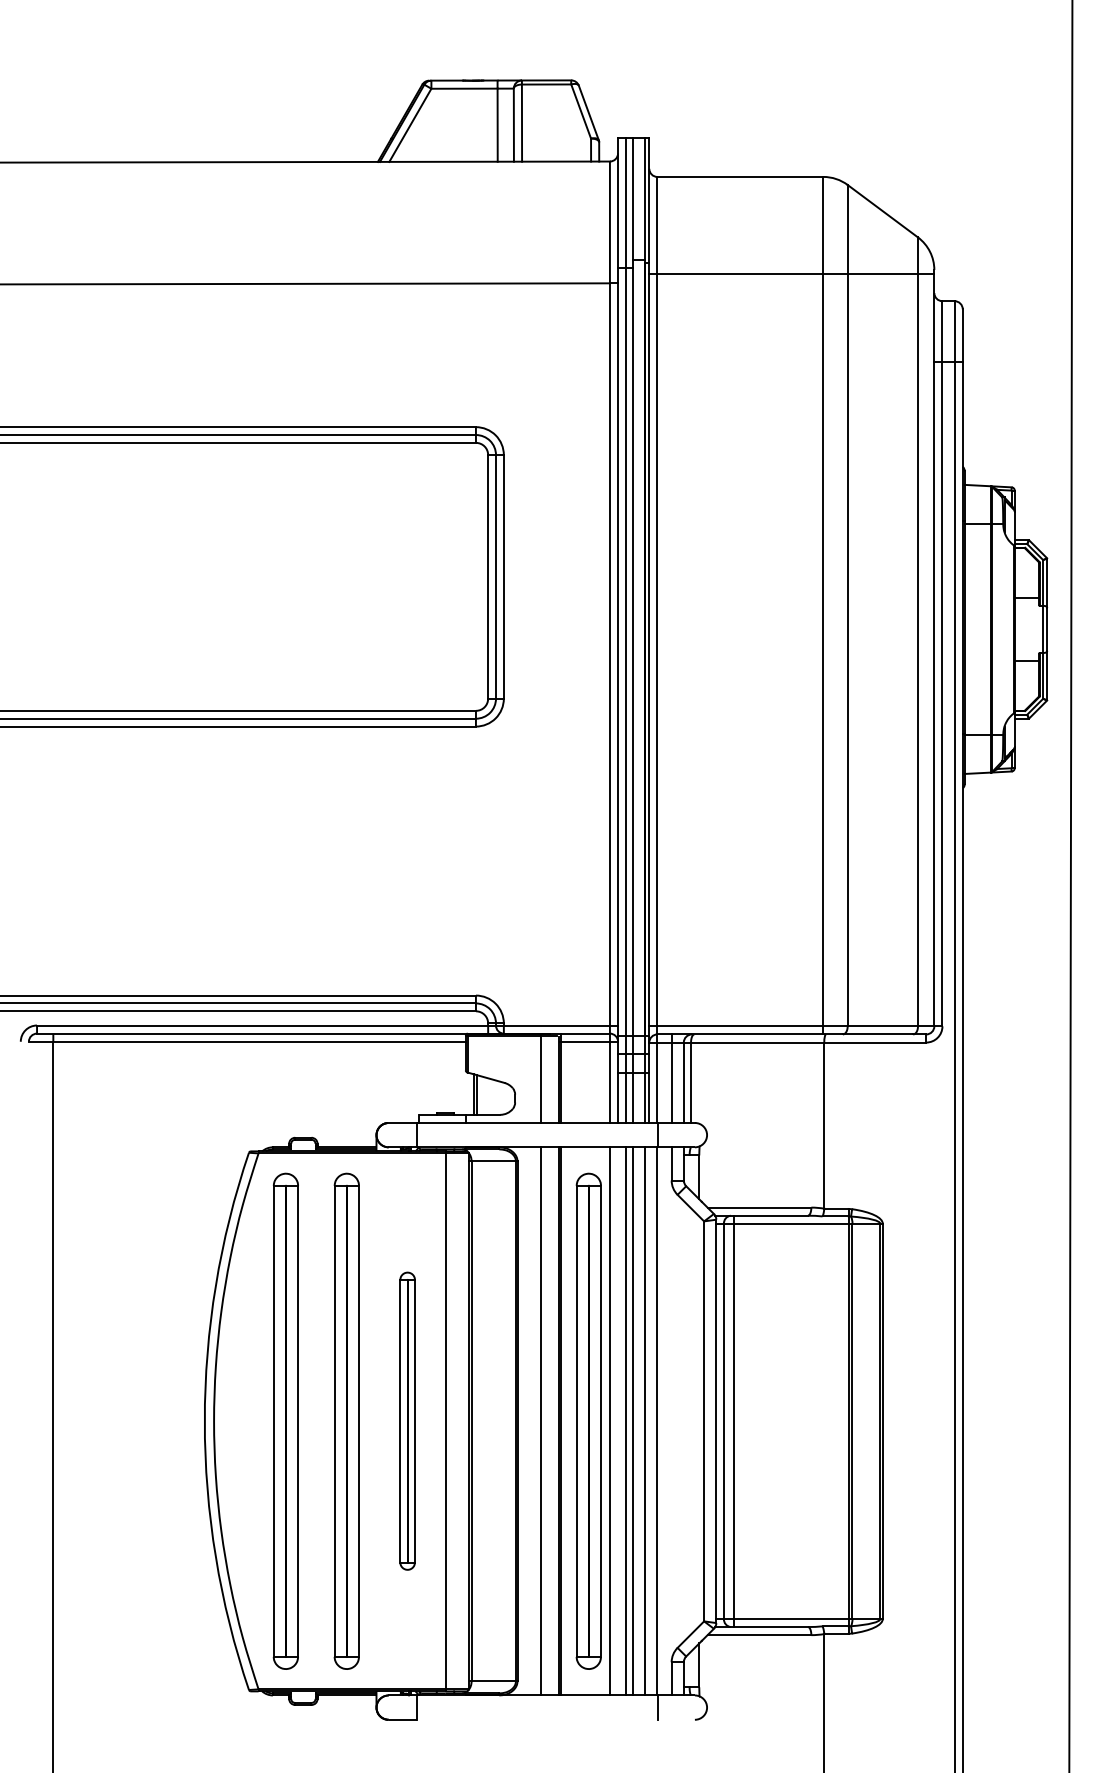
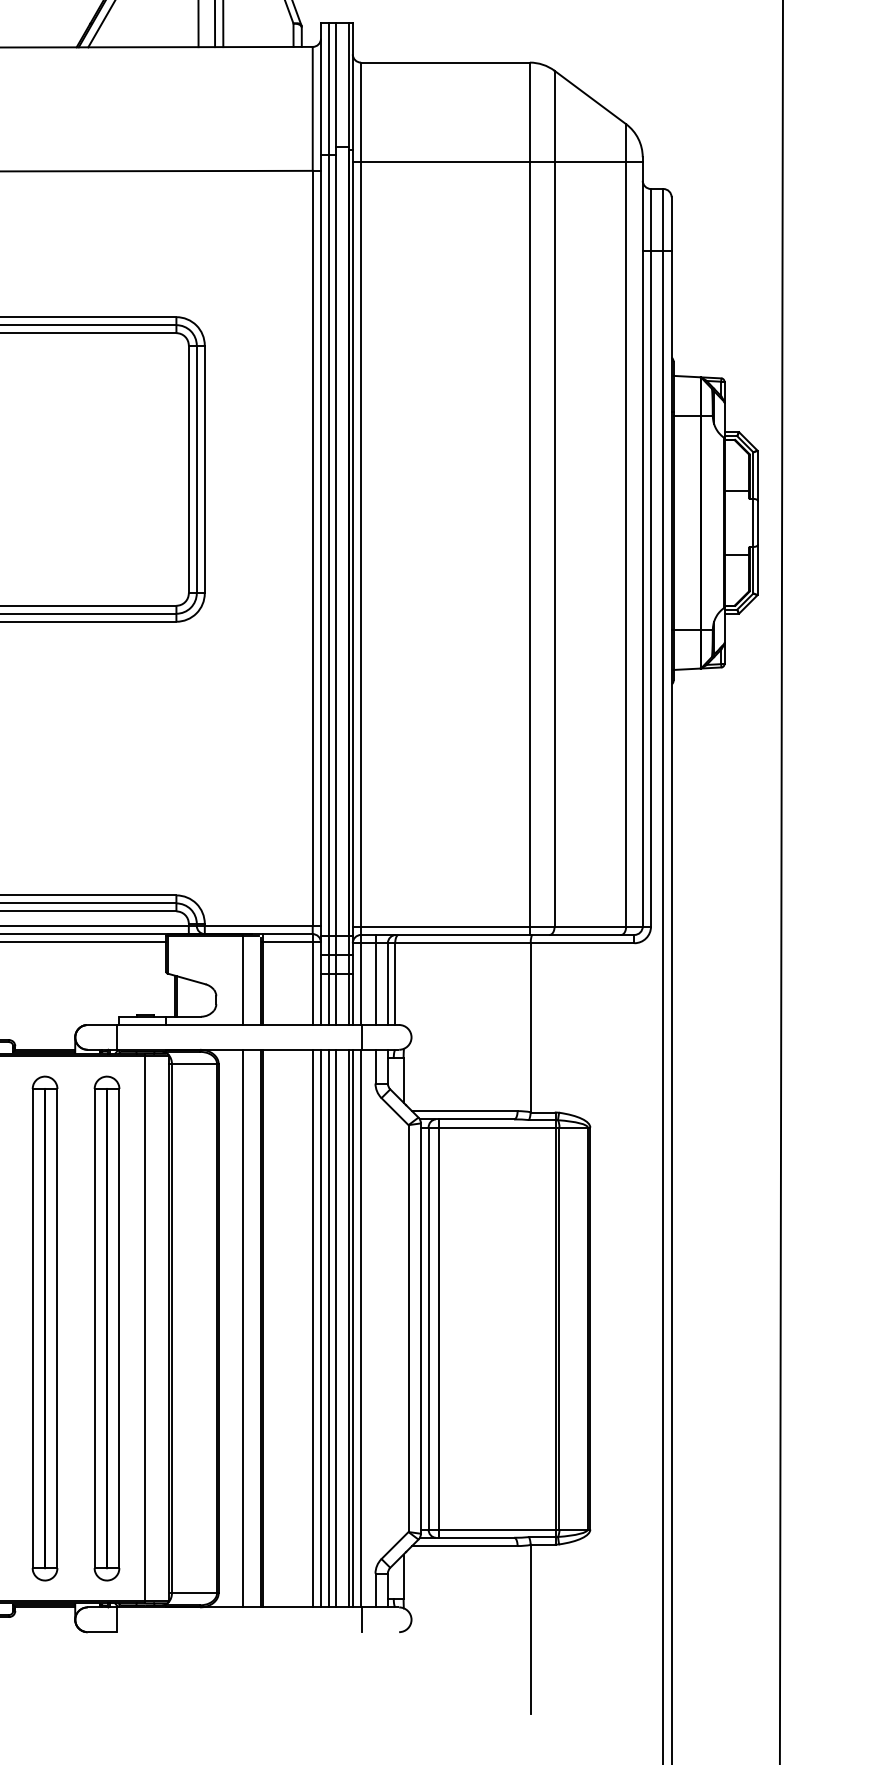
part: (407, 1420) -> (106, 1327), size x1.67
part: (588, 1420) -> (290, 1327), removed
line: (618, 1421) -> (321, 1328), added
line: (649, 1421) -> (352, 1328), added

